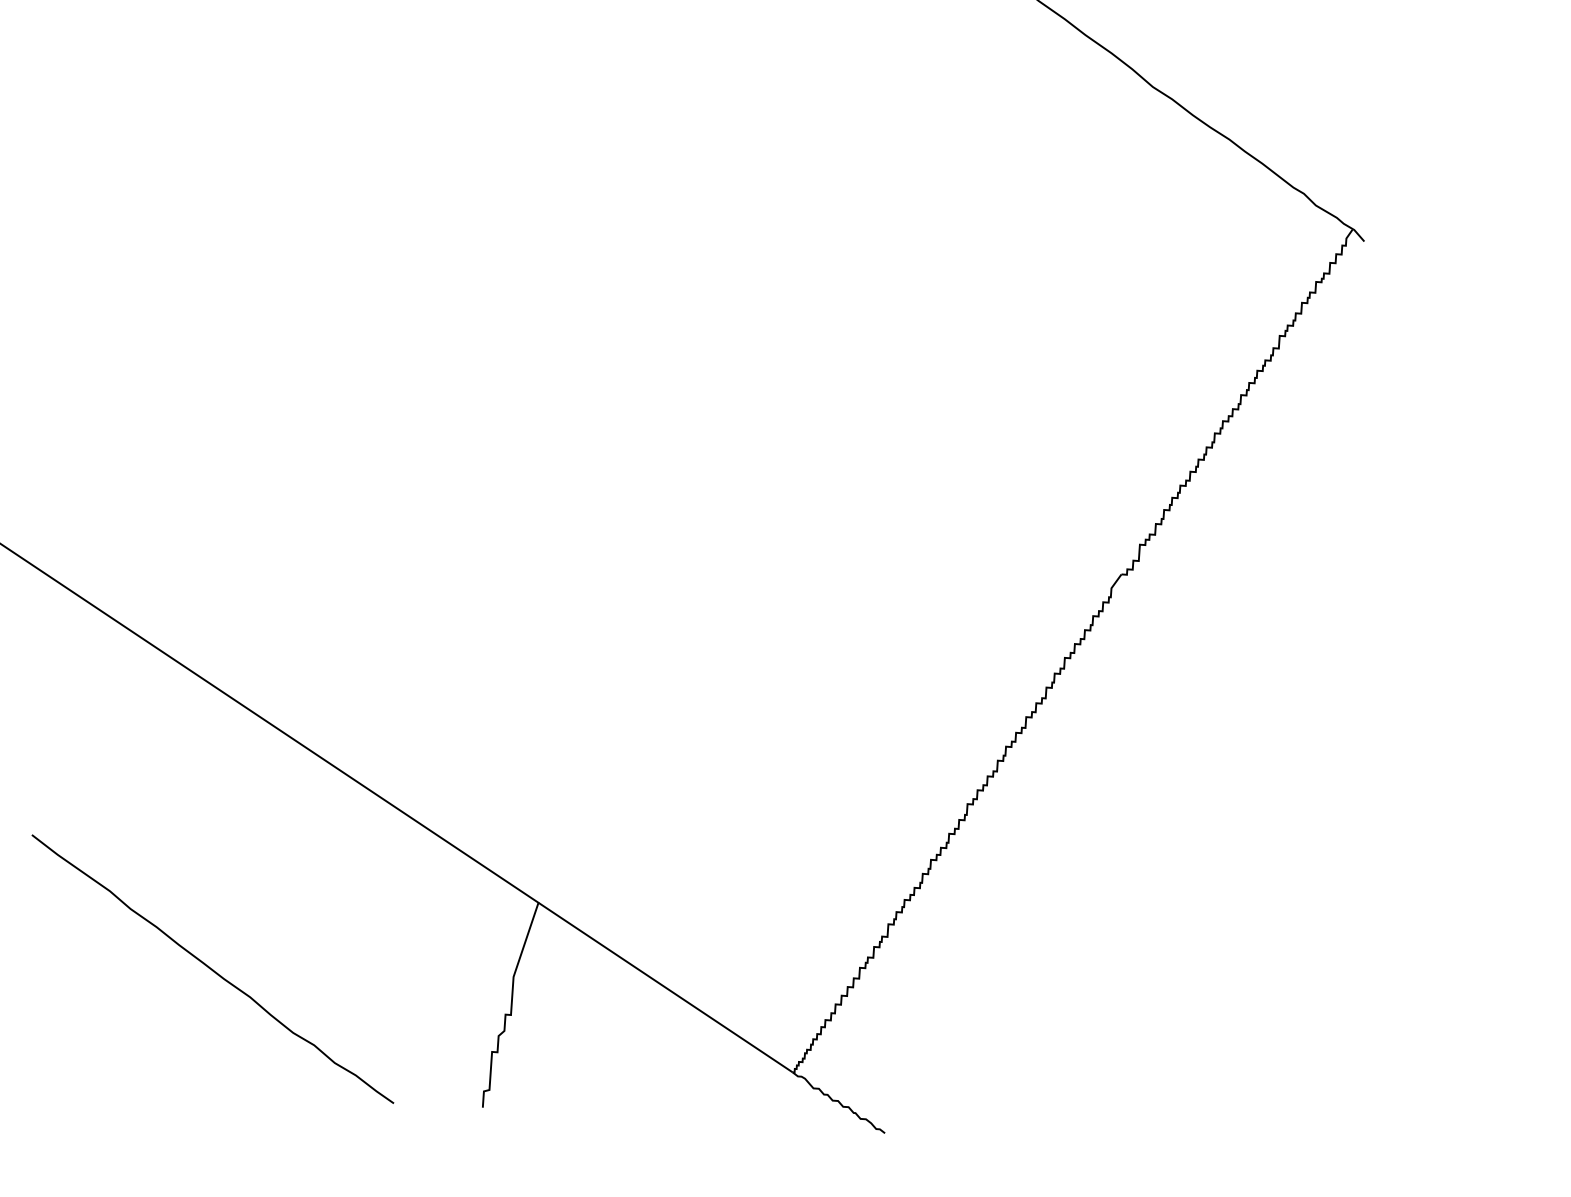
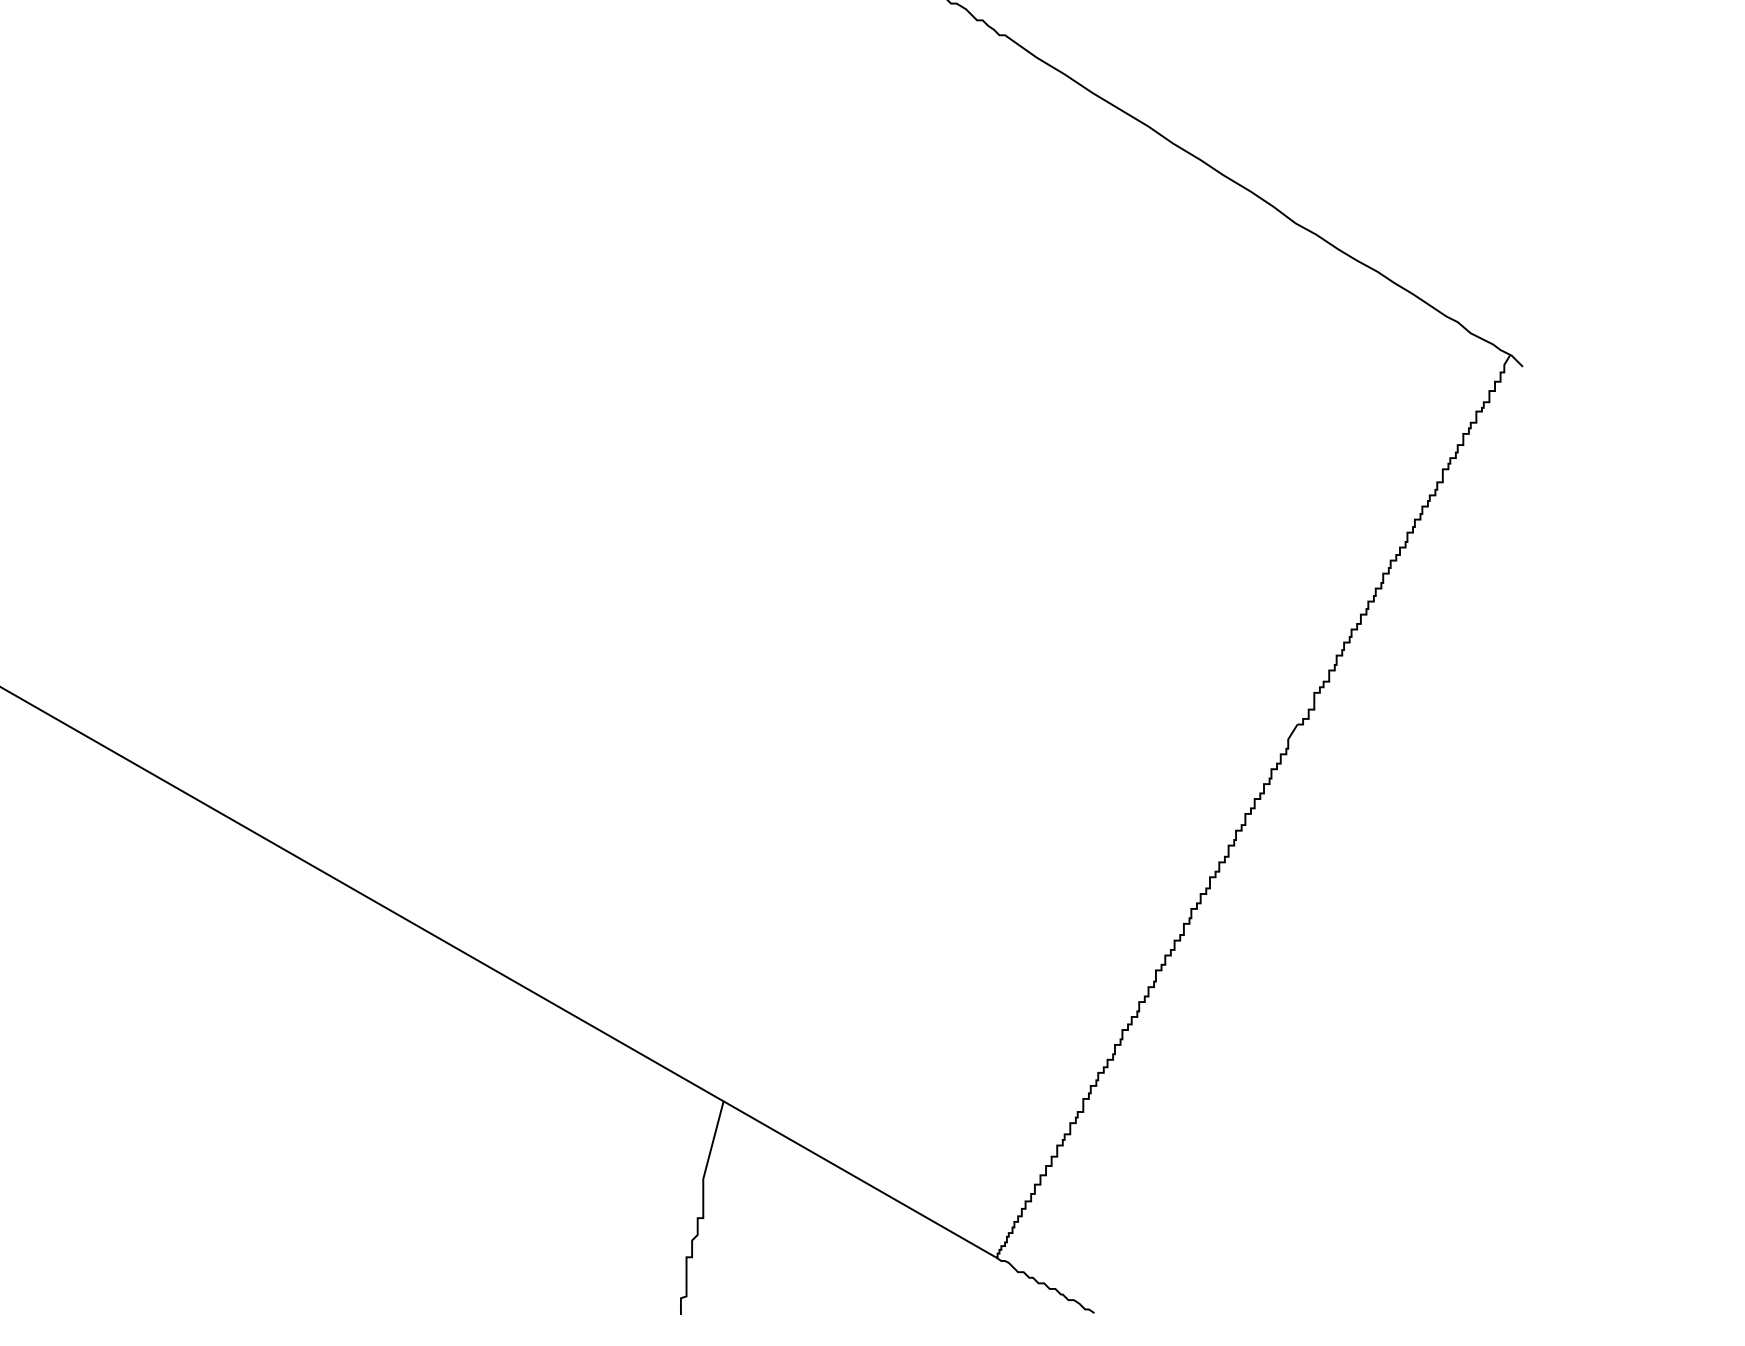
curve: (212, 968) -> (394, 1191), removed

